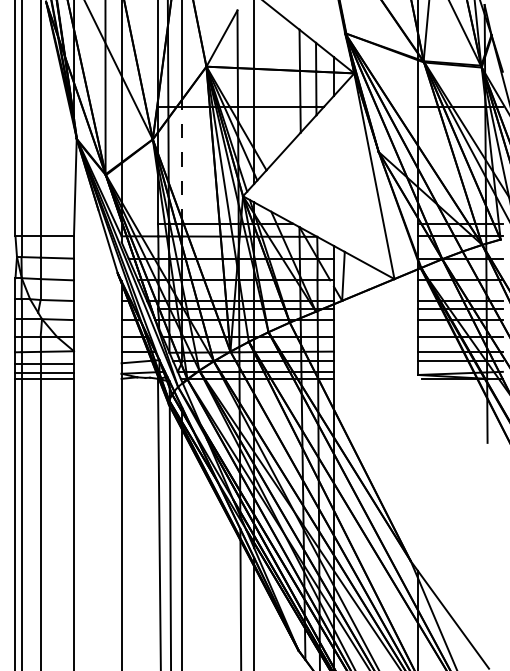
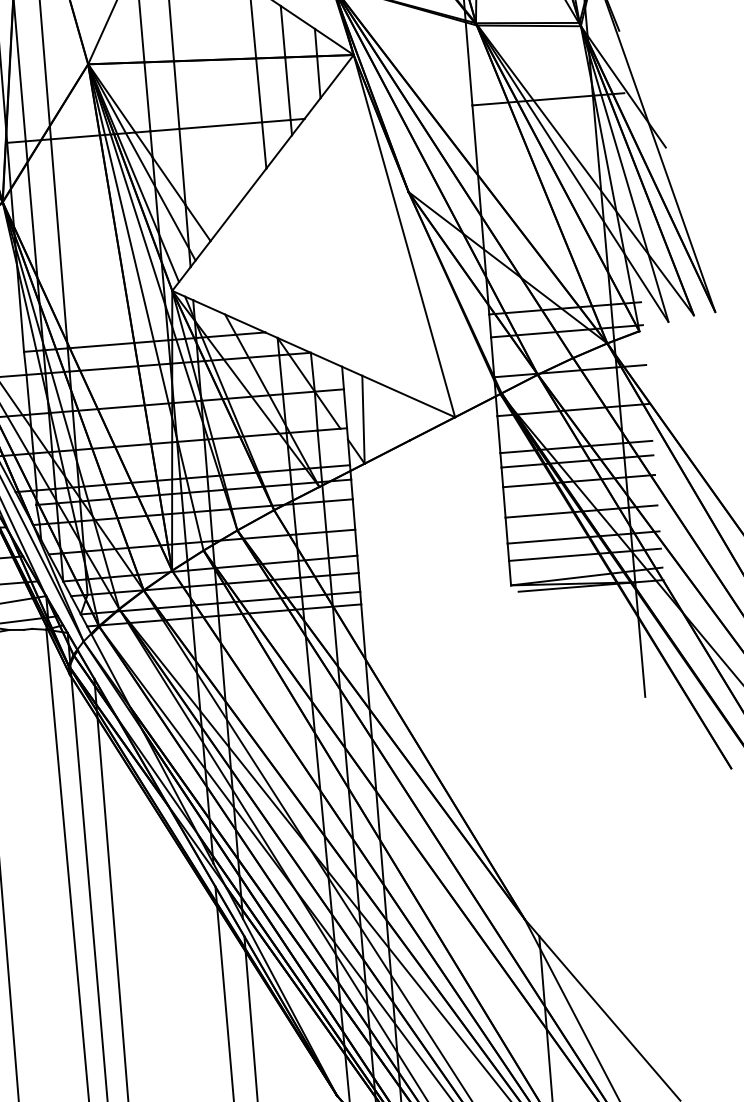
line: (182, 164) -> (59, 242), dashed -> solid

